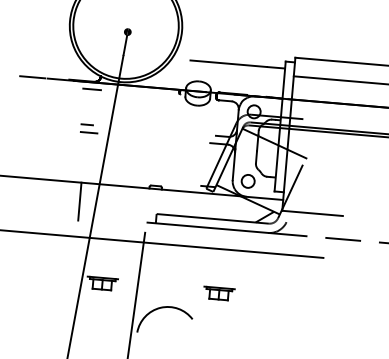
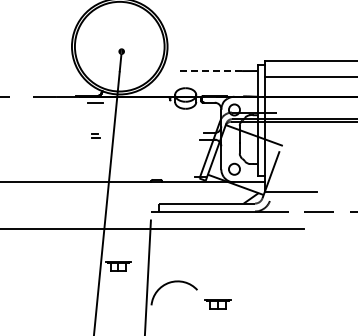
line: (228, 64) -> (209, 71), solid -> dashed
part: (88, 128) -> (95, 136), size x0.6
line: (79, 201) -> (93, 198), removed
part: (218, 293) -> (217, 304), moved

